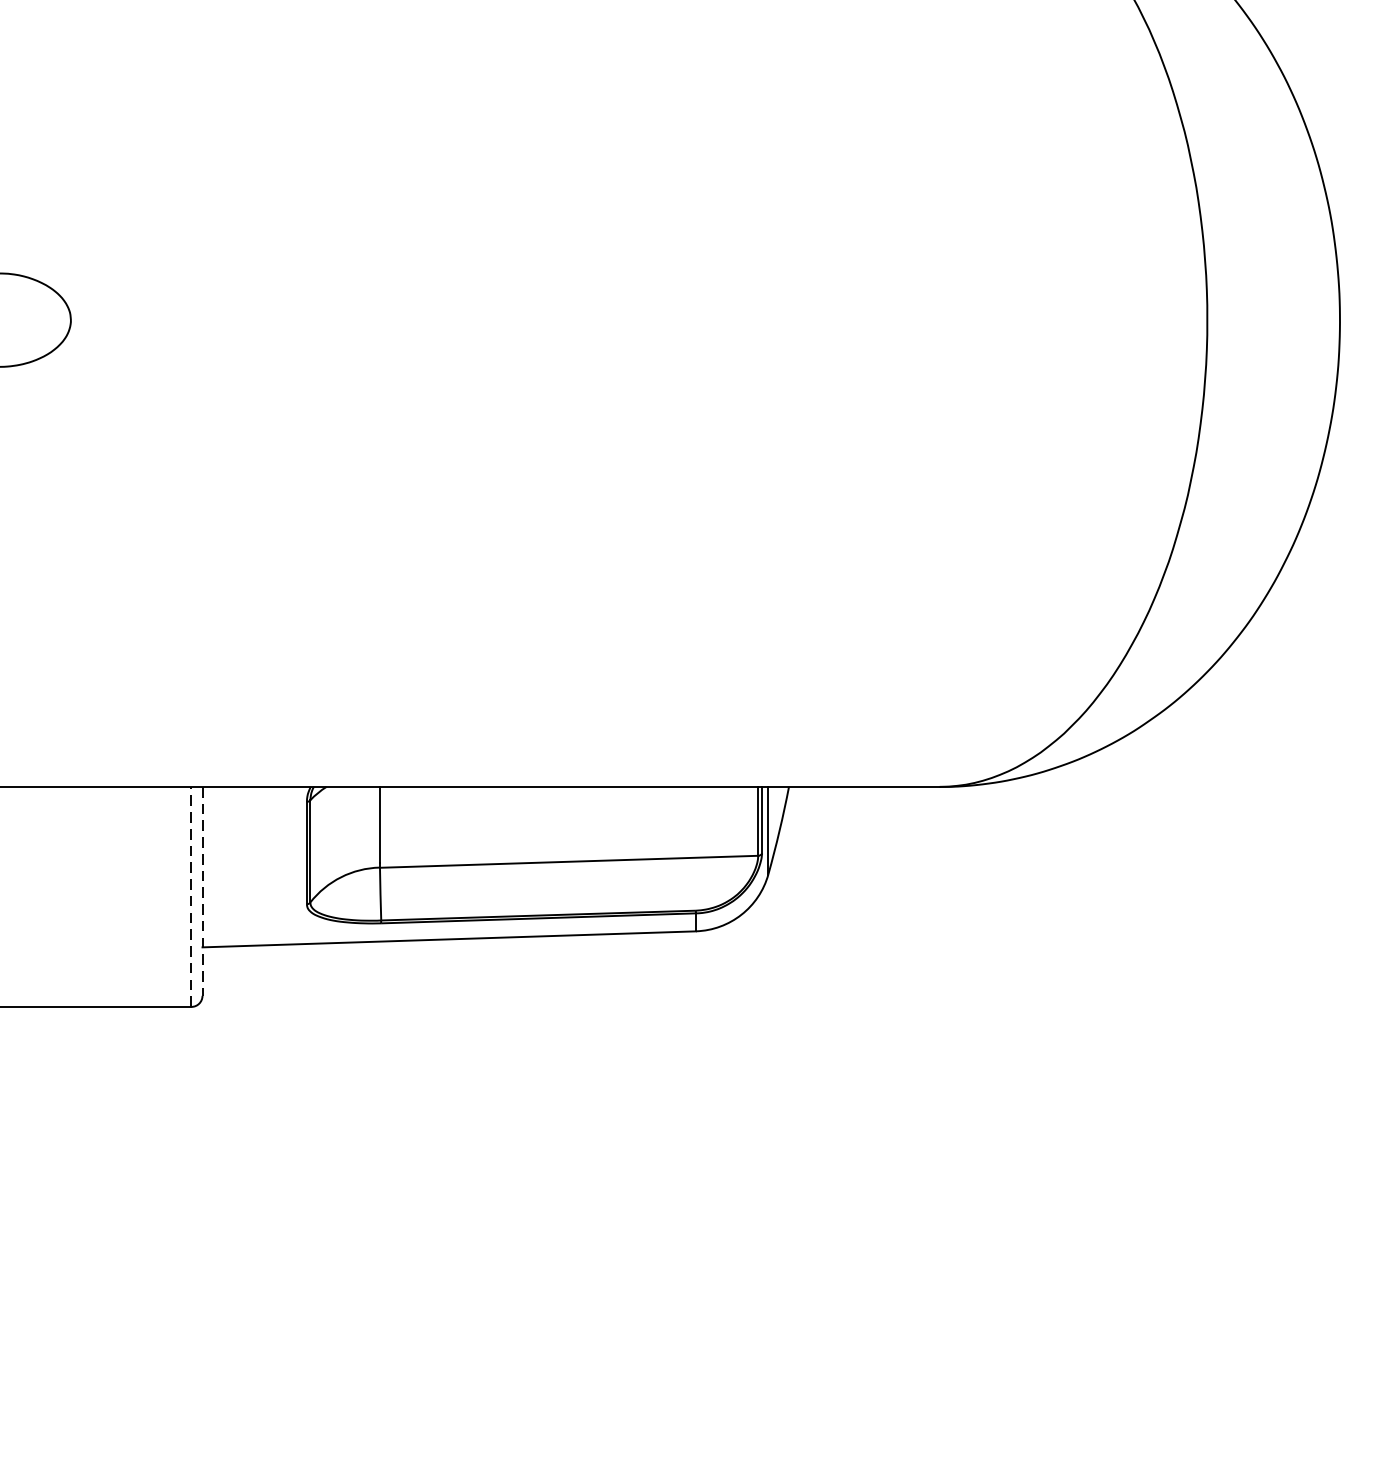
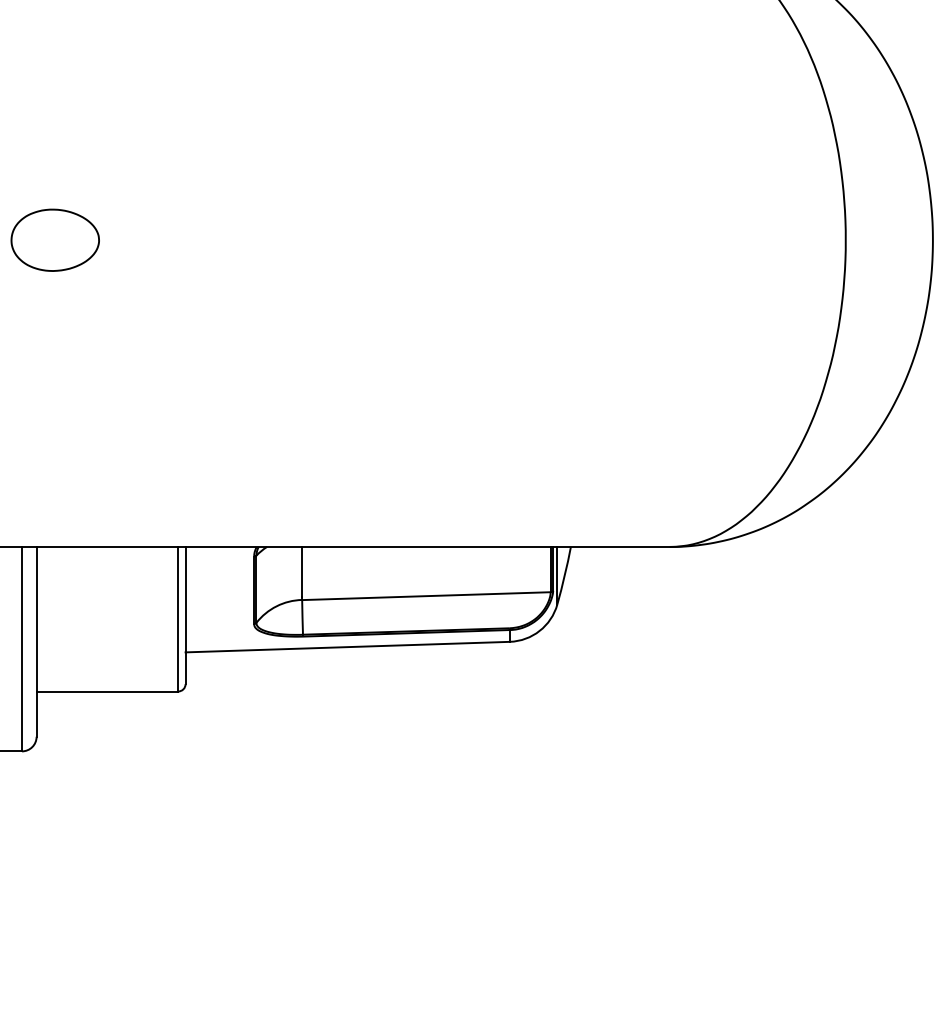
line: (202, 891) -> (185, 615), dashed -> solid
line: (191, 895) -> (178, 618), dashed -> solid

